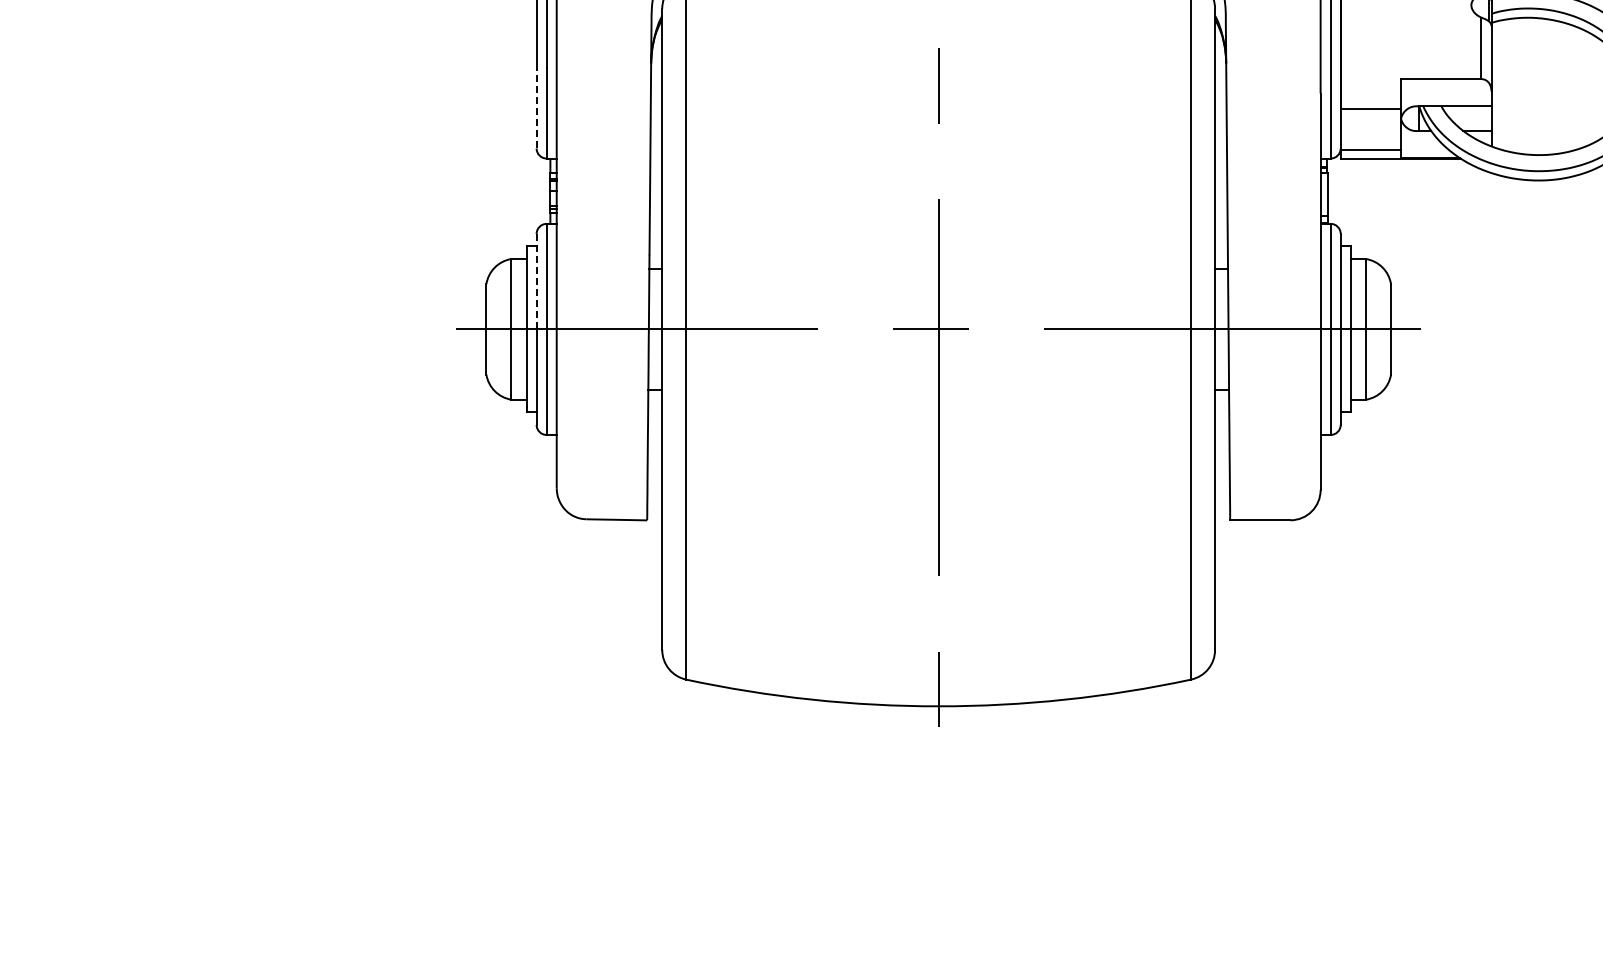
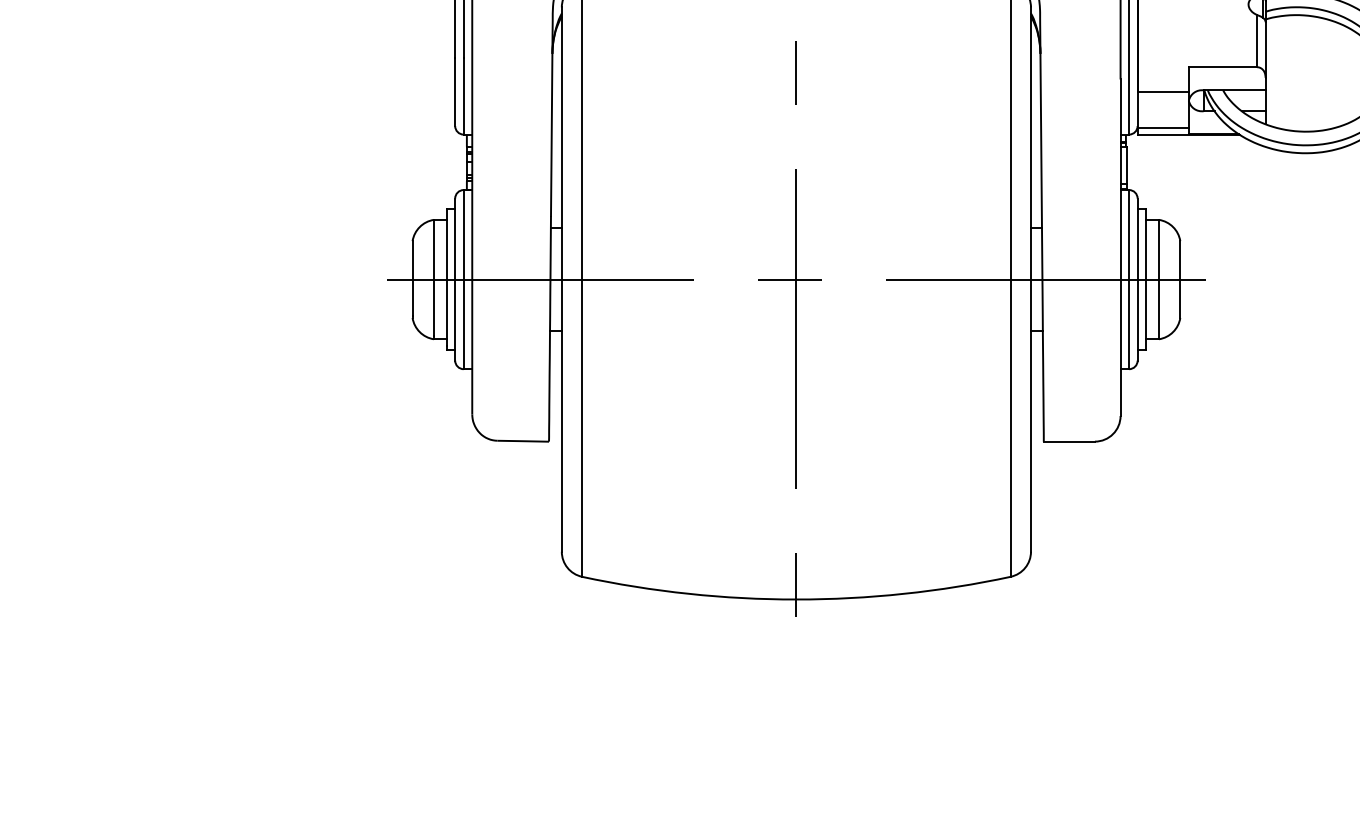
line: (536, 107) -> (455, 91), dashed -> solid
line: (536, 281) -> (455, 238), dashed -> solid

